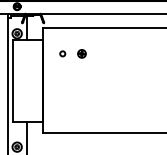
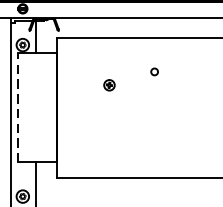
circle: (62, 53) -> (154, 71), moved
part: (81, 53) -> (108, 84), moved
line: (13, 80) -> (17, 107), solid -> dashed

